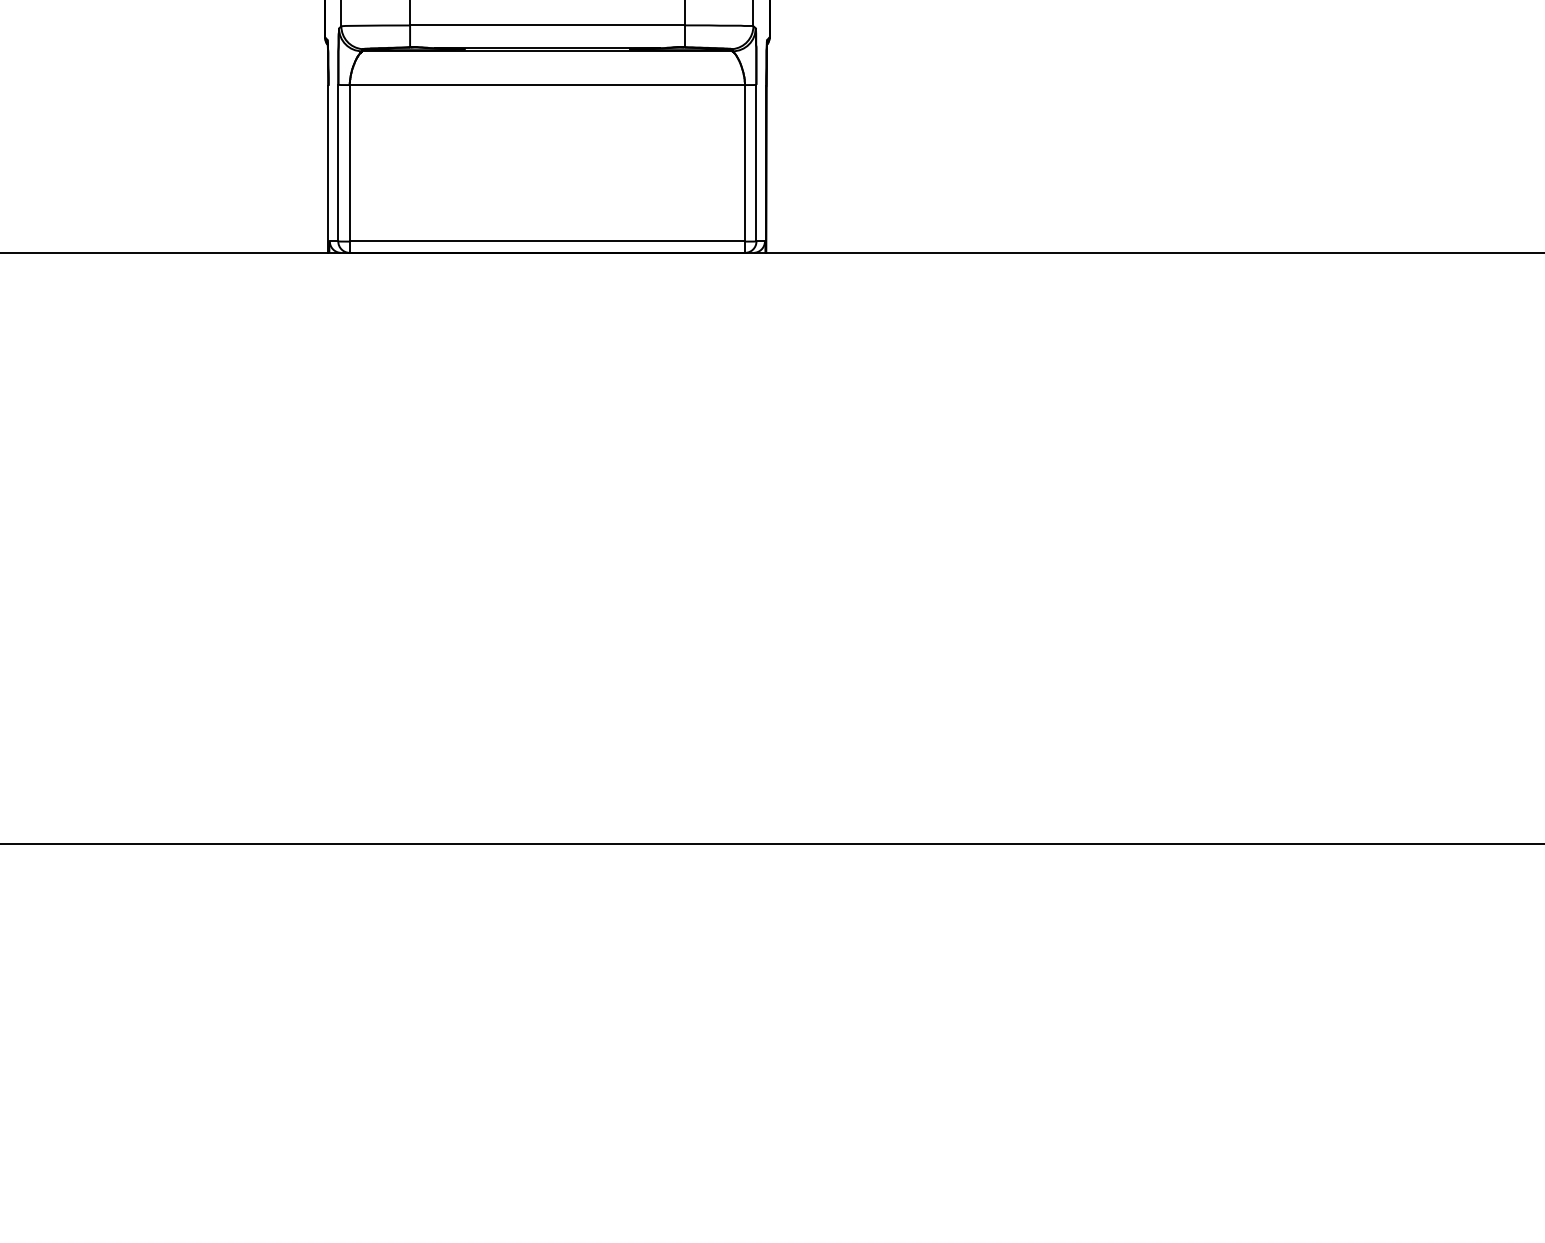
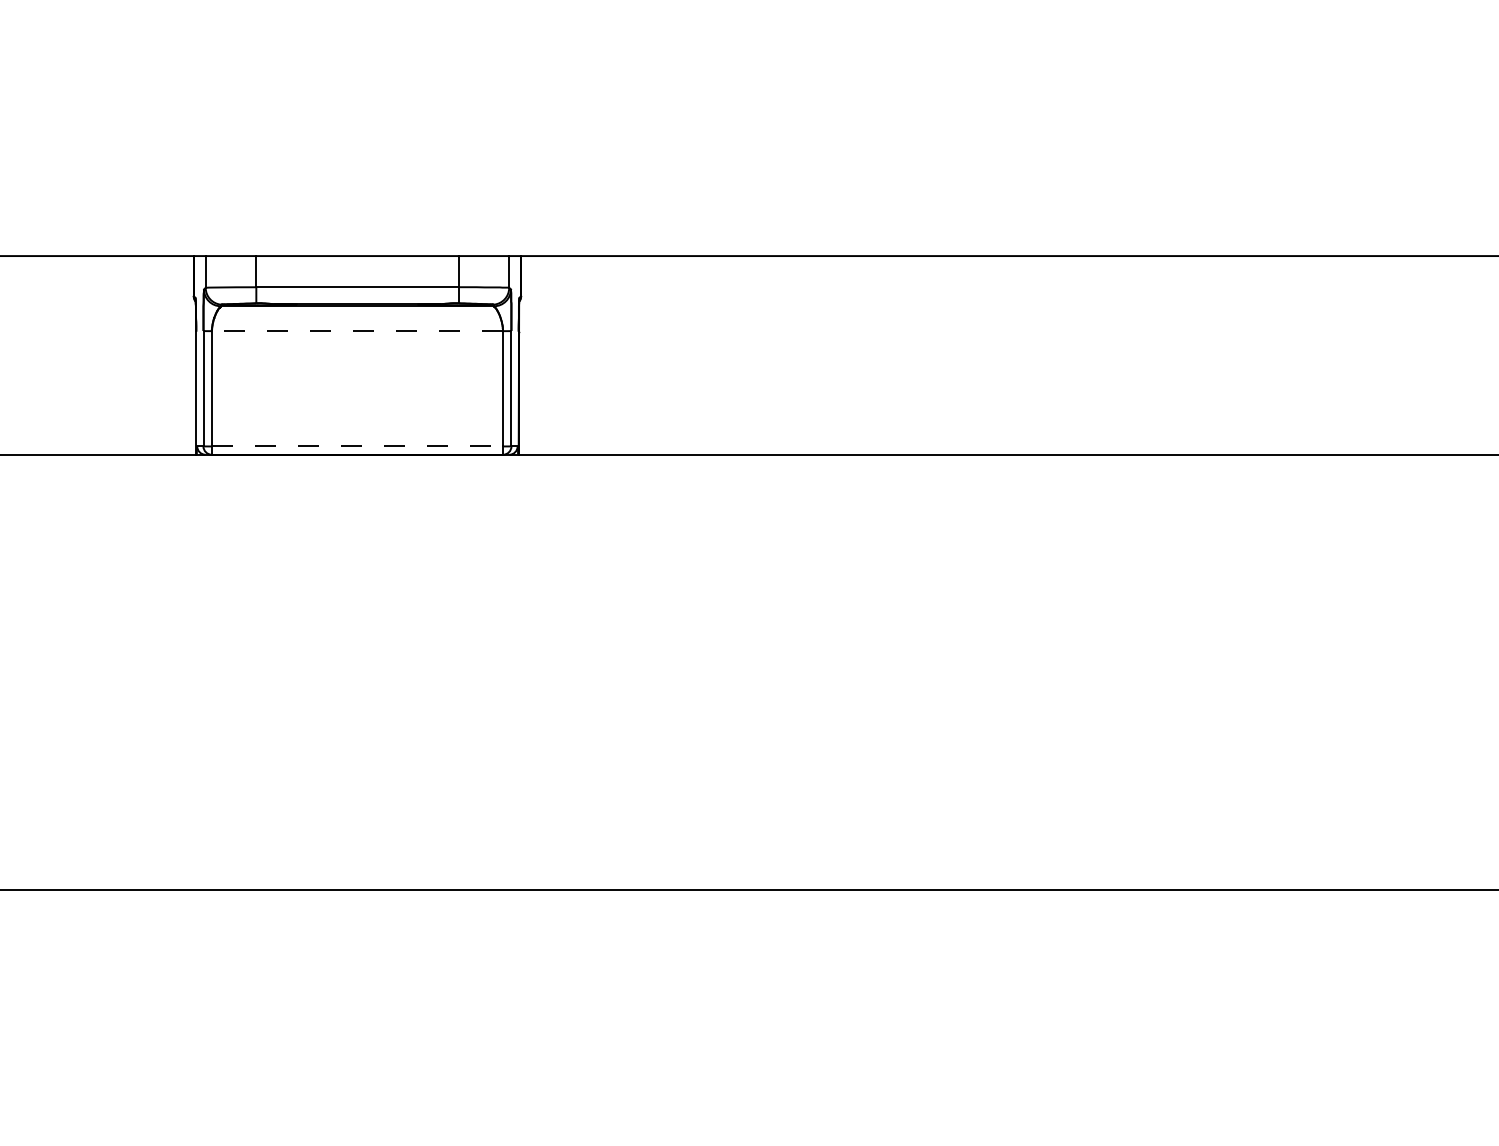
line: (547, 85) -> (357, 331), solid -> dashed
line: (547, 241) -> (357, 446), solid -> dashed

